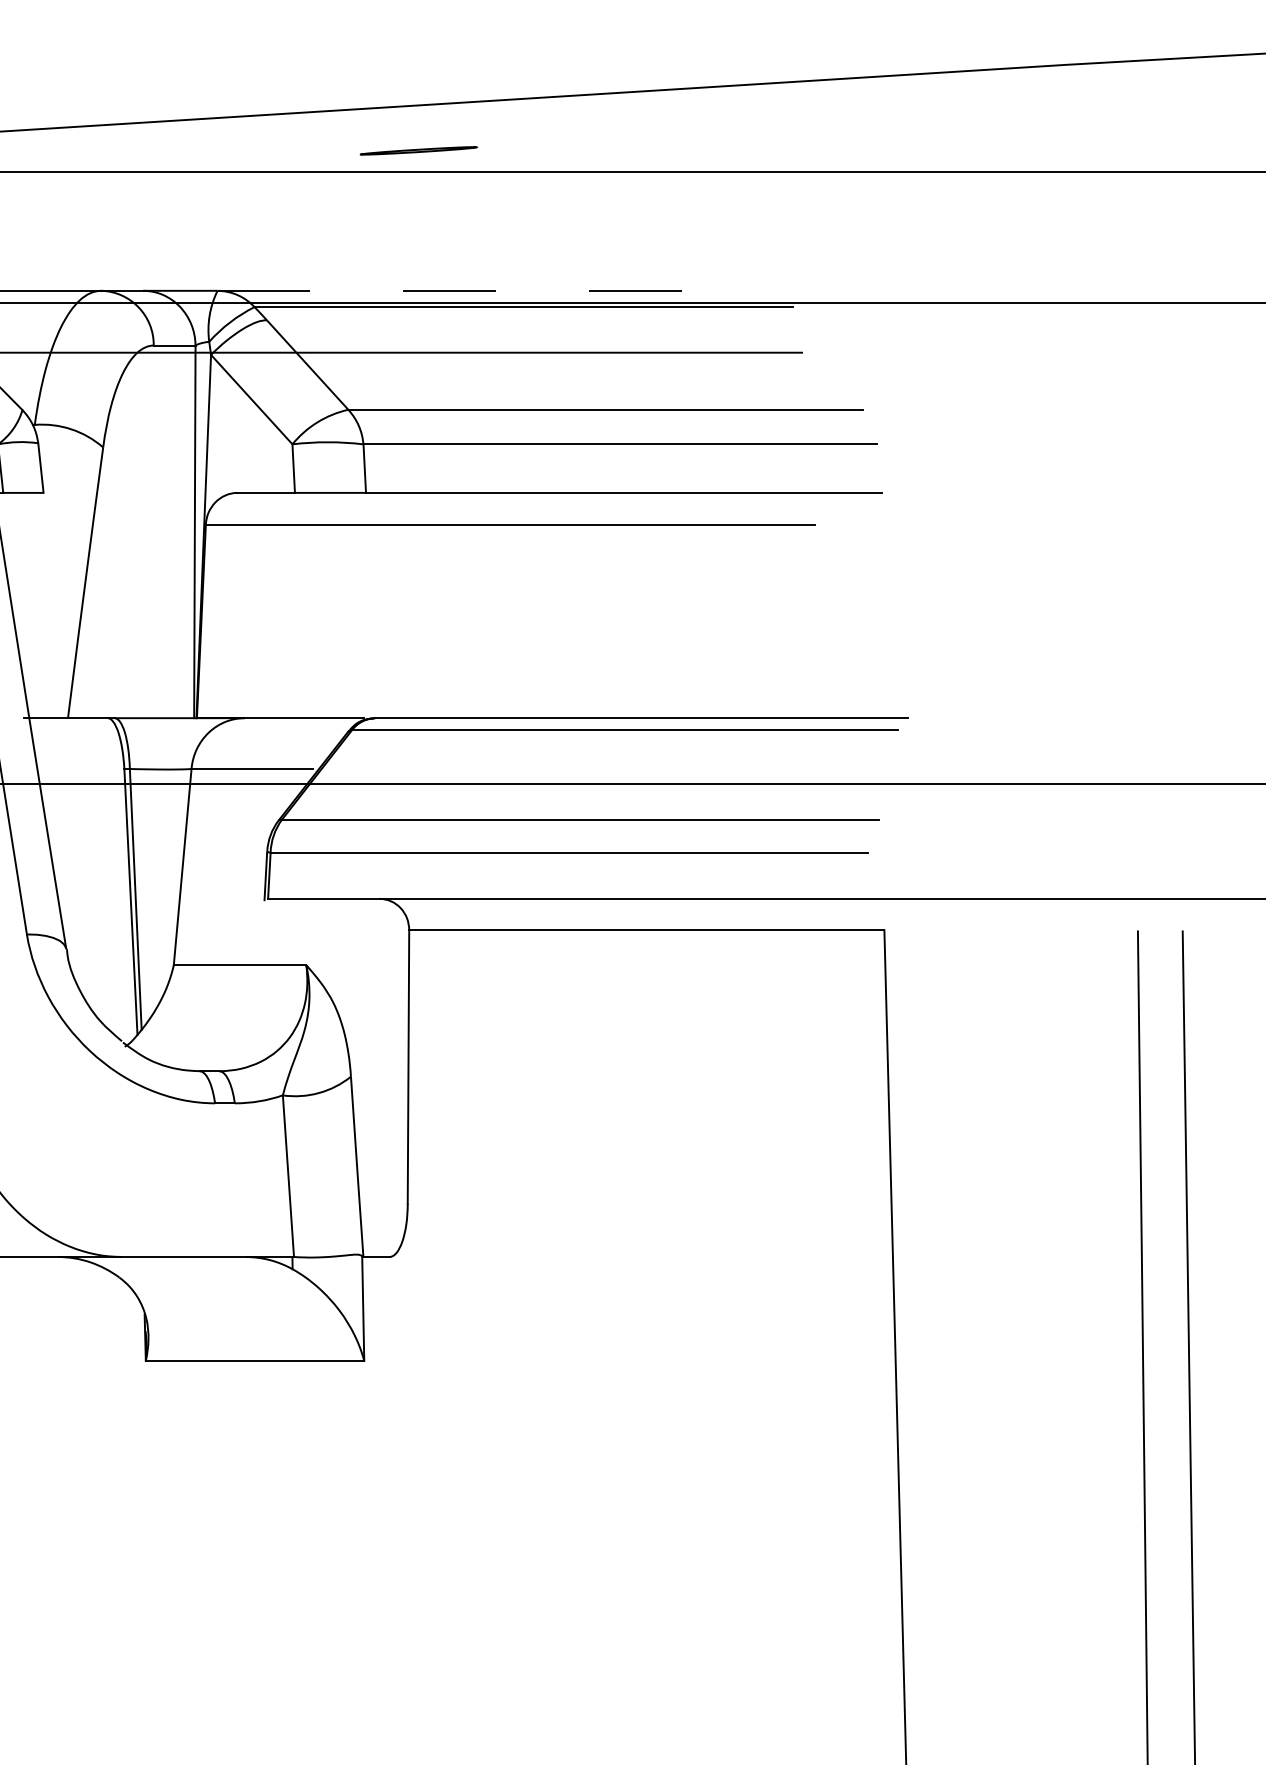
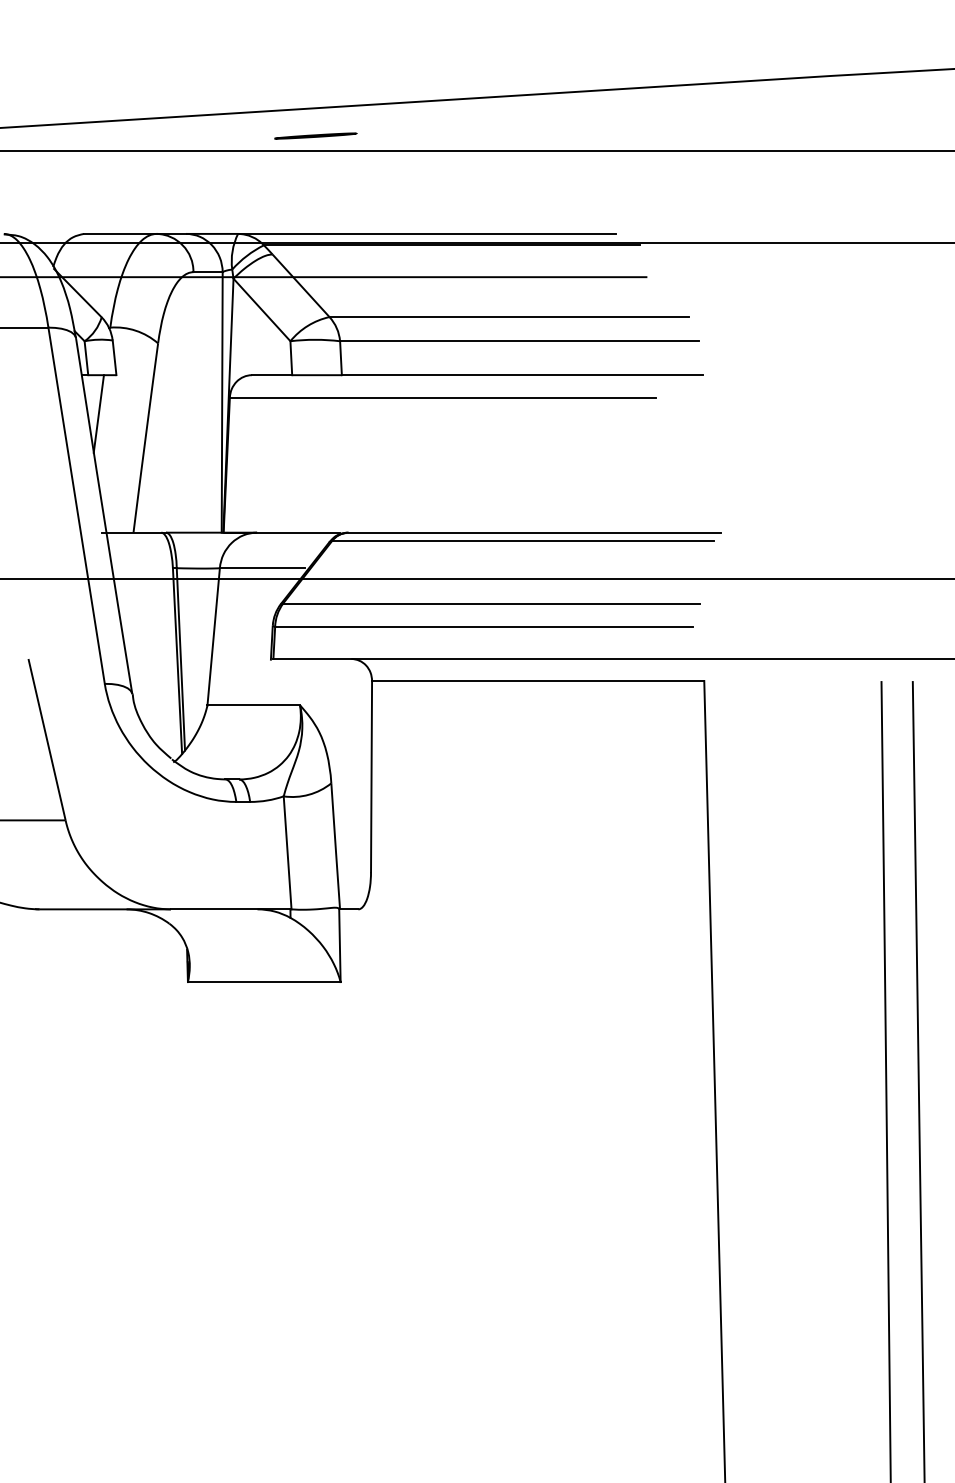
line: (418, 150) -> (315, 135), moved
line: (487, 290) -> (426, 233), dashed -> solid
line: (17, 547) -> (98, 413), added

